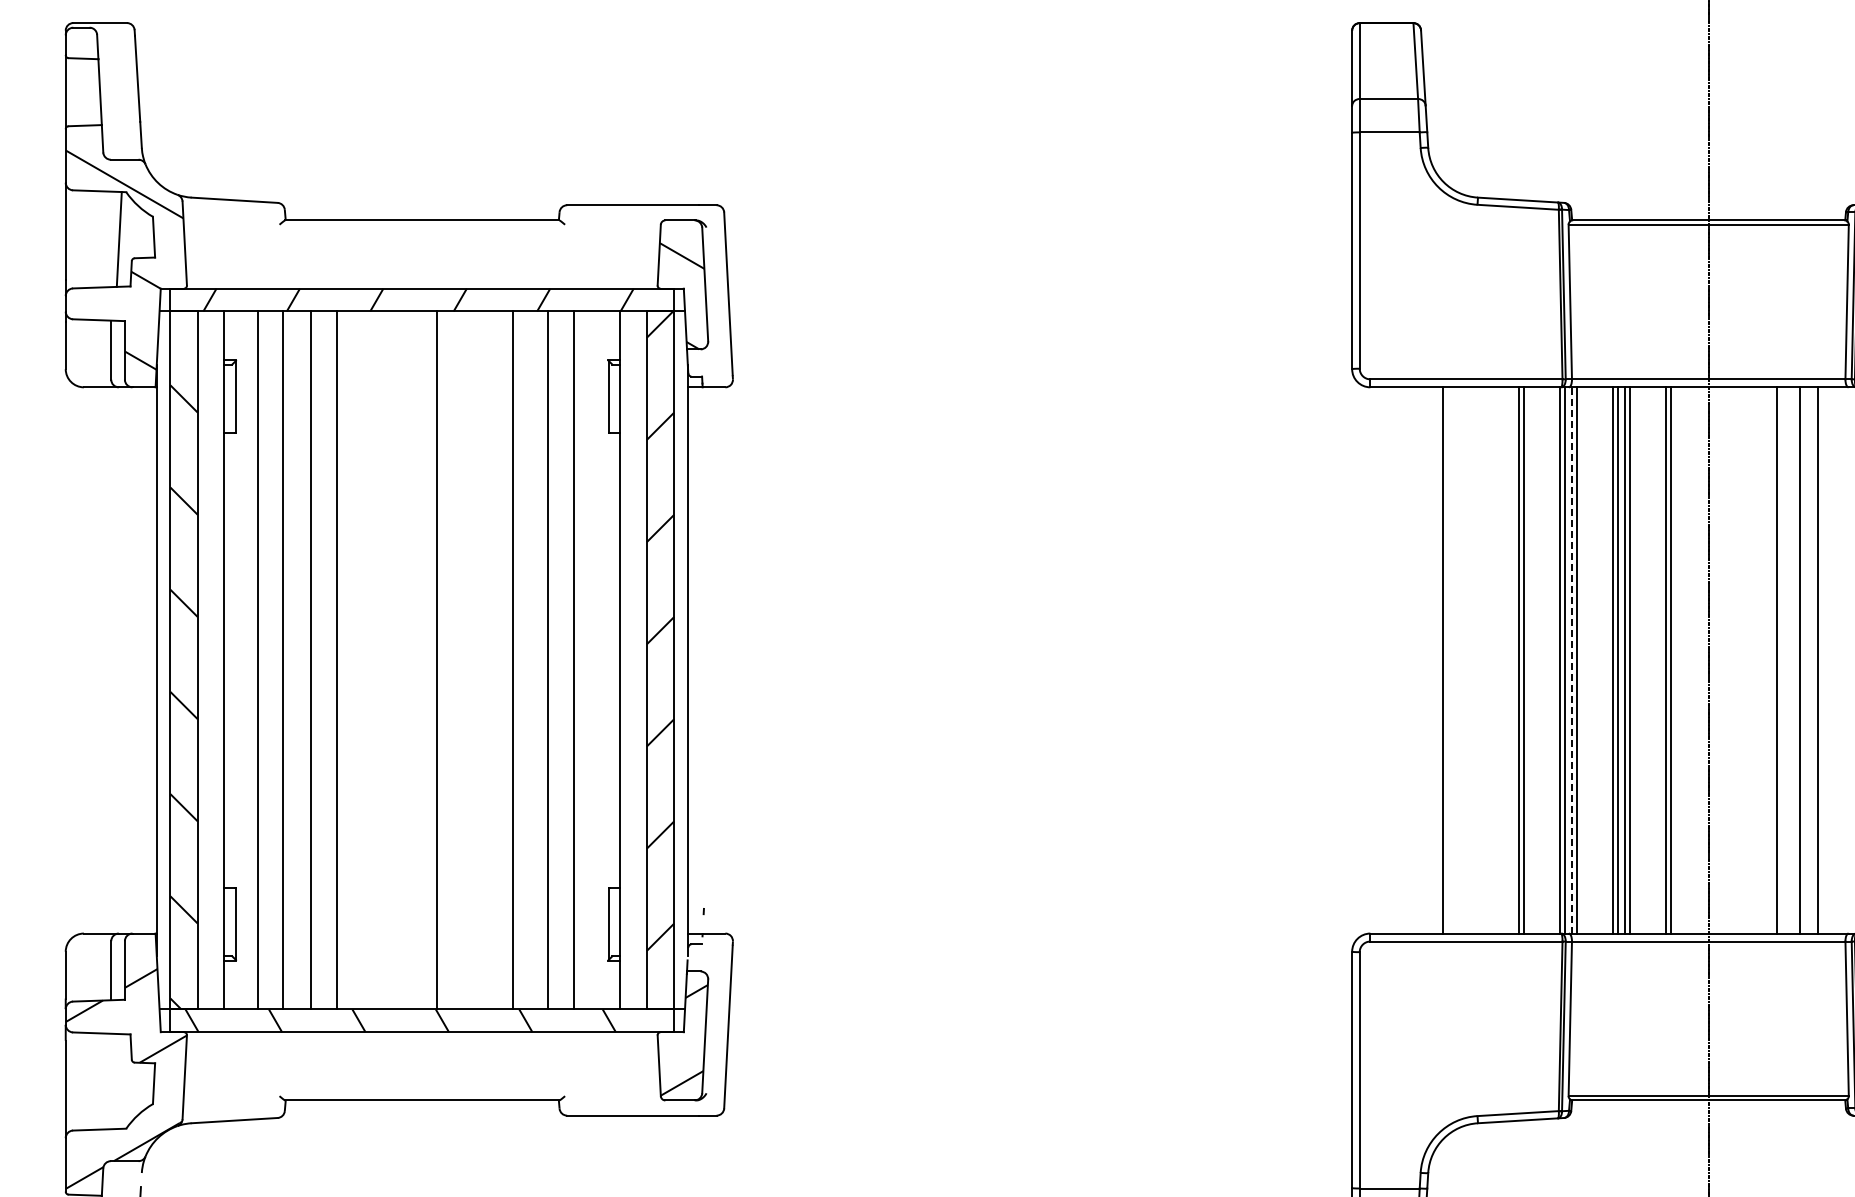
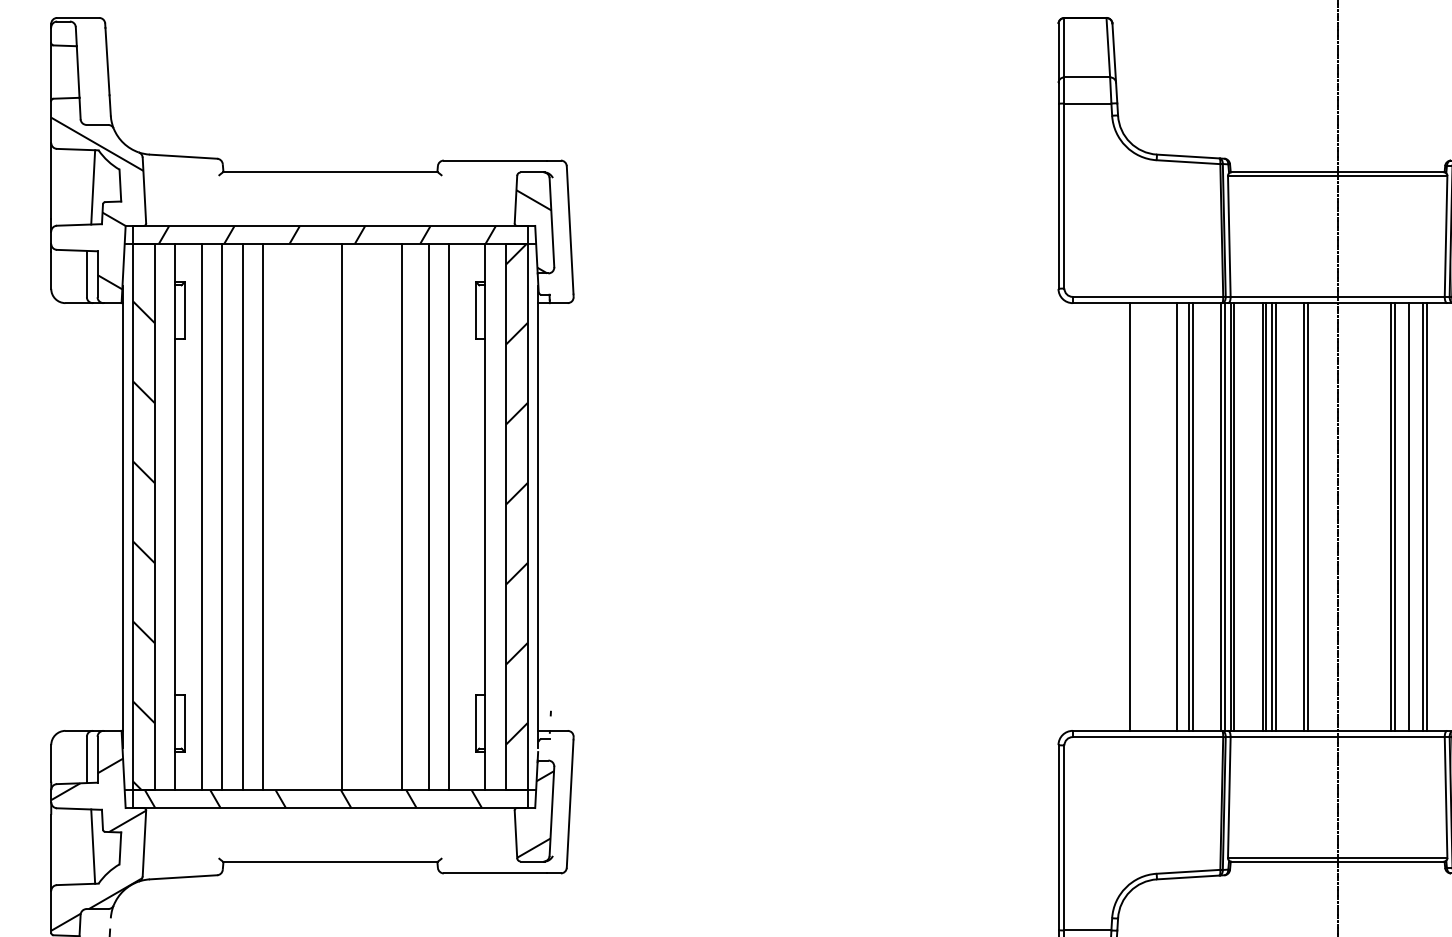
line: (1572, 659) -> (1231, 516), dashed -> solid
line: (1503, 660) -> (1177, 517), added
line: (1781, 660) -> (1394, 517), added
line: (1822, 660) -> (1426, 517), added
line: (118, 1080) -> (92, 845), added

